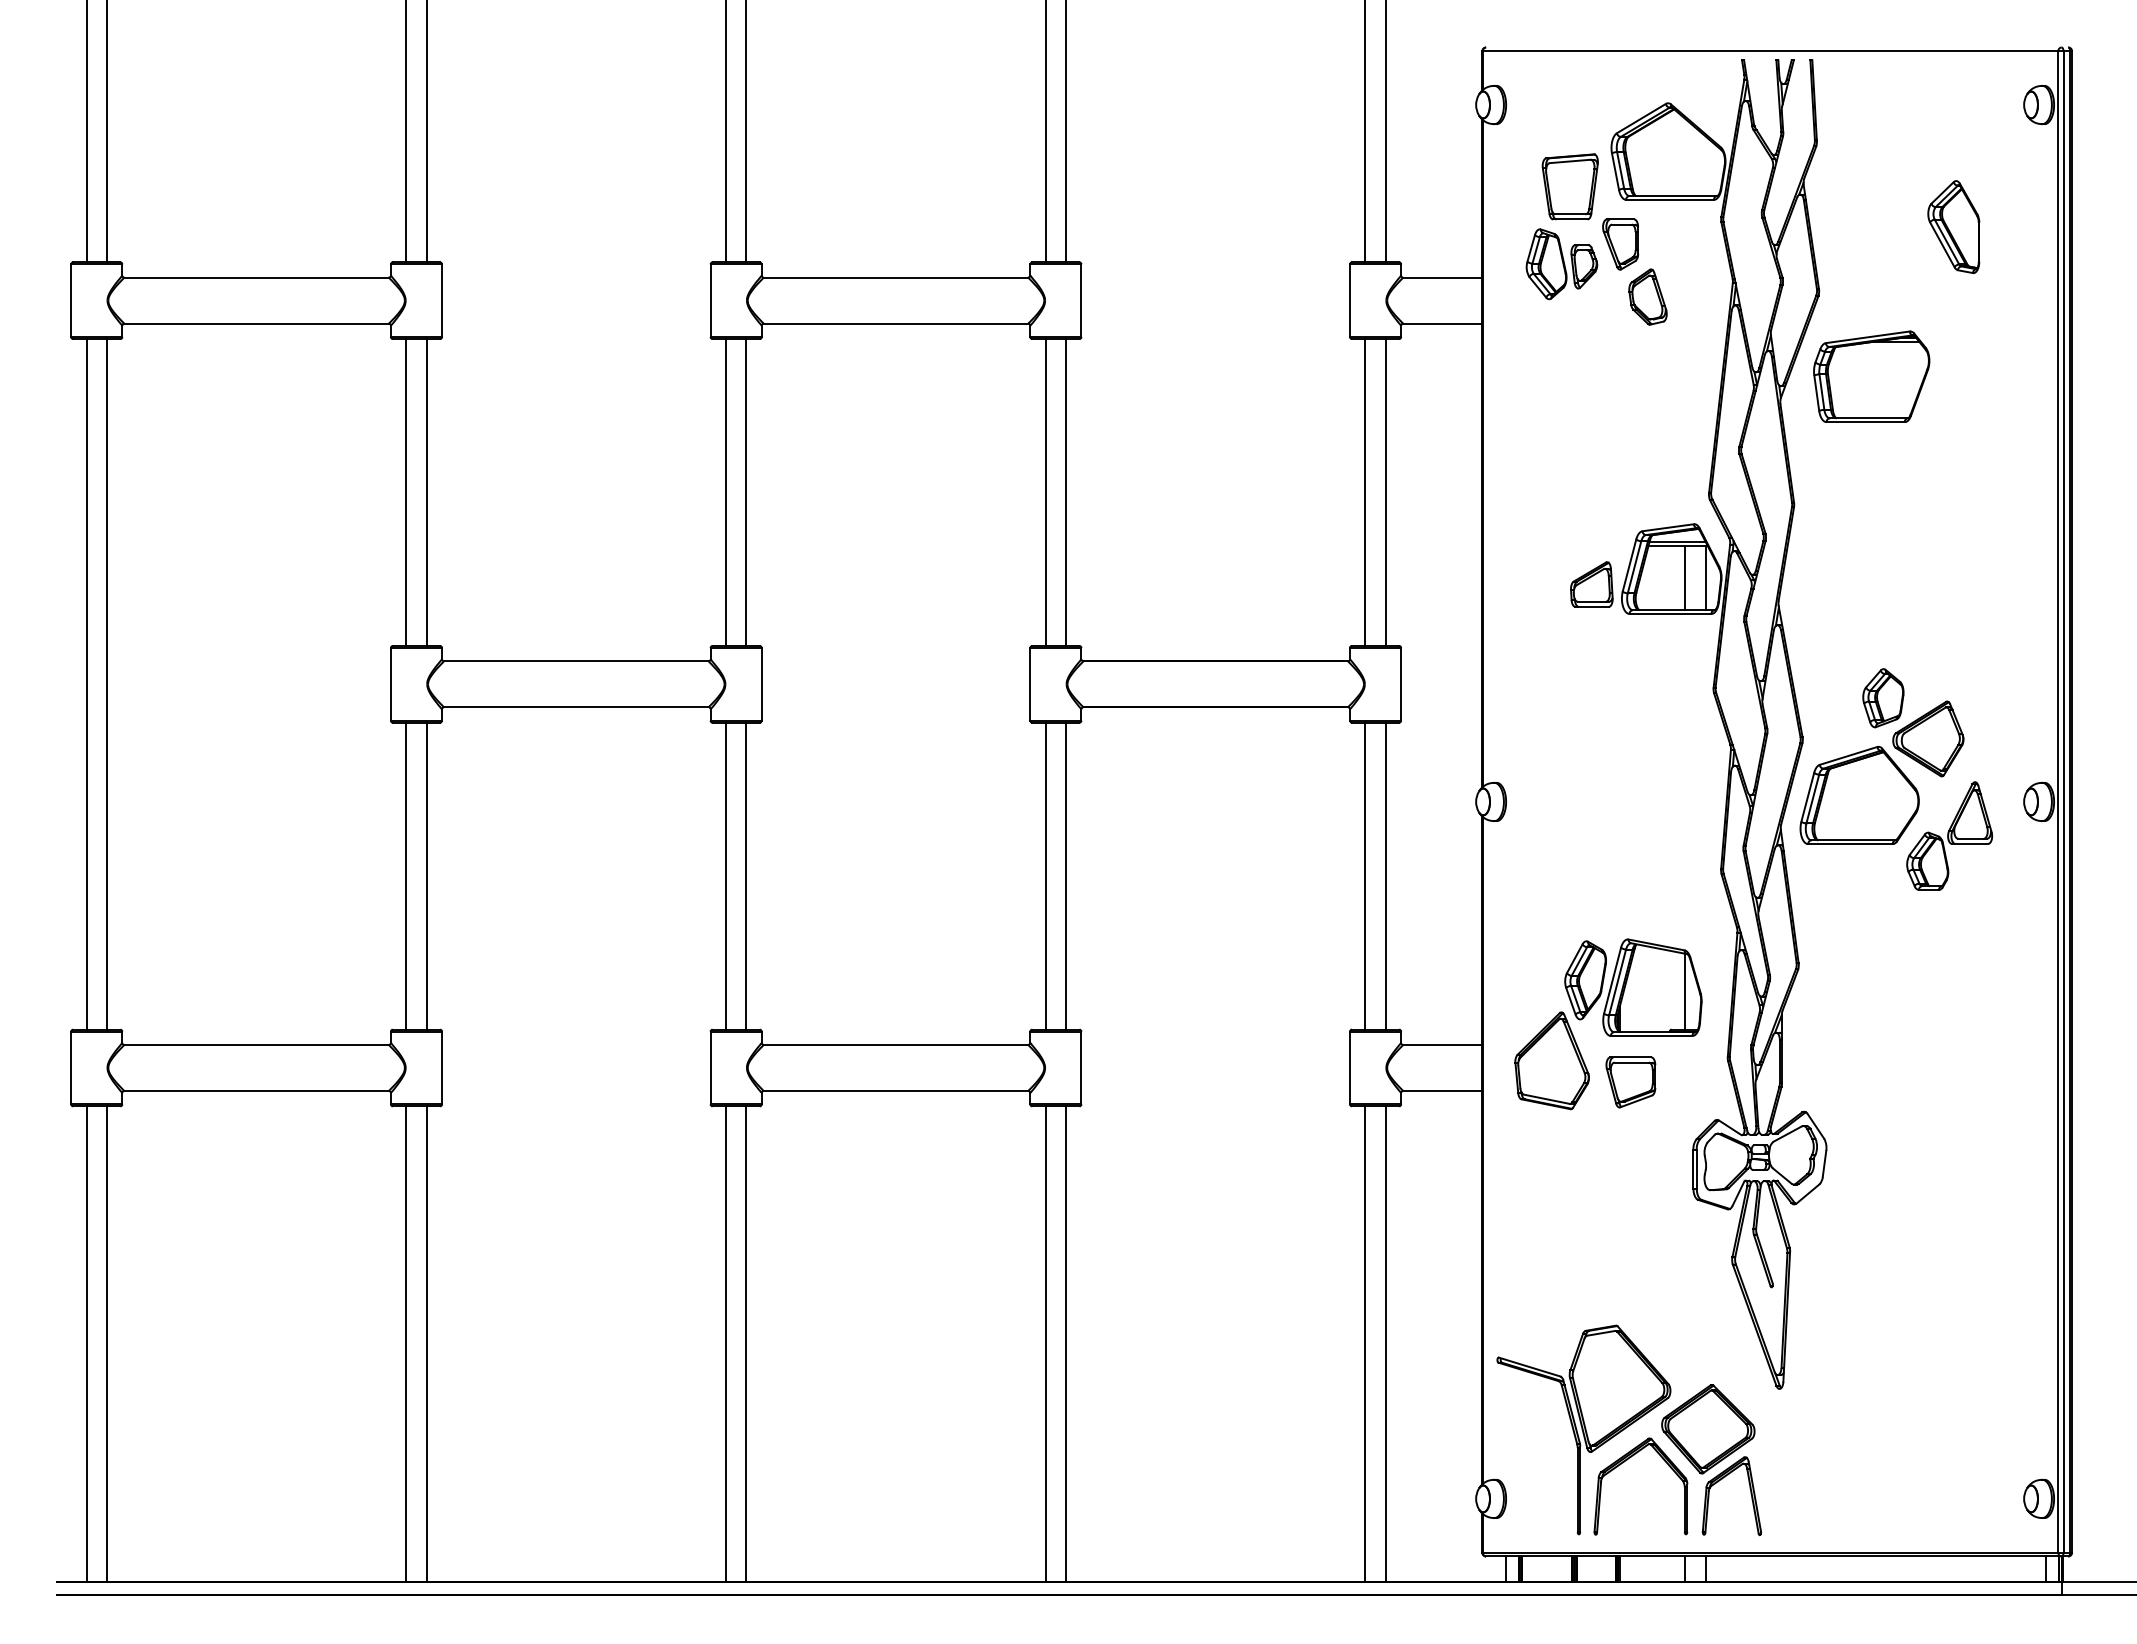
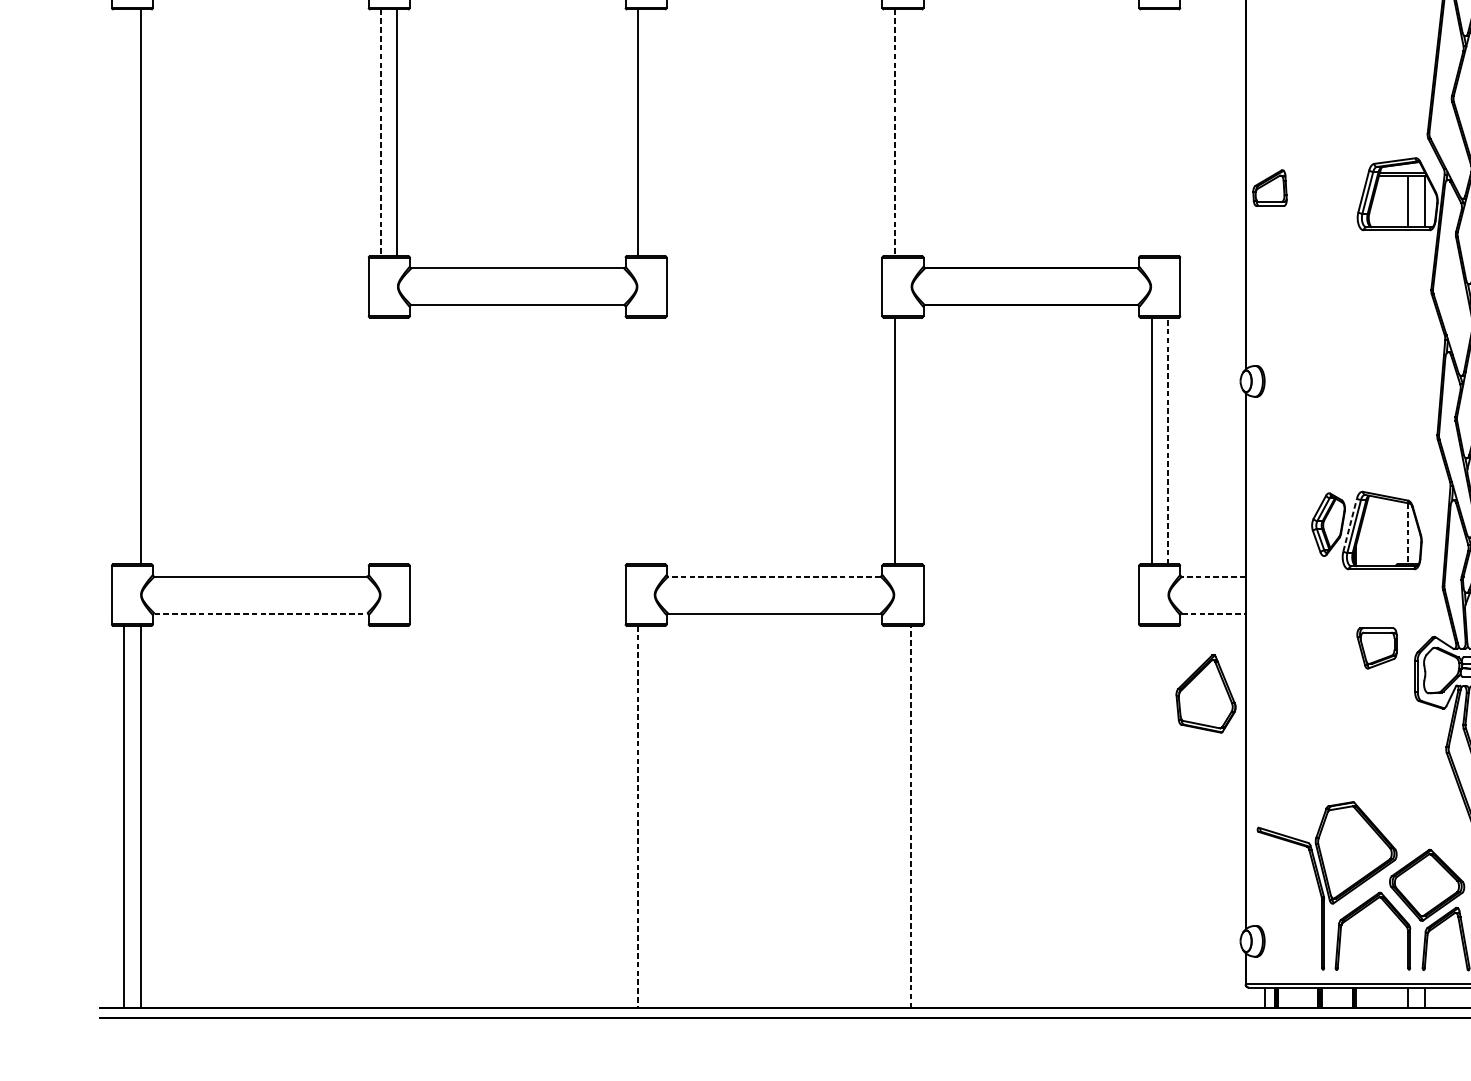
line: (746, 492) -> (654, 132), removed
line: (1066, 492) -> (911, 132), removed
line: (1365, 492) -> (1151, 132), removed
line: (1385, 492) -> (1167, 132), removed
line: (406, 493) -> (381, 133), solid -> dashed
line: (1045, 493) -> (894, 133), solid -> dashed
part: (1591, 584) -> (1269, 188), moved
line: (86, 684) -> (124, 287), removed
line: (406, 875) -> (381, 440), removed
line: (426, 875) -> (397, 440), removed
line: (725, 875) -> (637, 440), removed
line: (746, 875) -> (654, 440), removed
line: (1066, 875) -> (911, 440), removed
line: (1385, 875) -> (1167, 440), solid -> dashed
line: (1612, 980) -> (1350, 524), solid -> dashed
line: (1685, 991) -> (1408, 533), solid -> dashed
line: (895, 1044) -> (774, 576), solid -> dashed
line: (1442, 1044) -> (1213, 576), solid -> dashed
part: (1551, 1060) -> (1205, 693), moved
part: (1630, 1082) -> (1376, 648), moved
line: (1442, 1090) -> (1213, 613), solid -> dashed
line: (257, 1091) -> (261, 613), solid -> dashed
line: (406, 1344) -> (381, 817), removed
line: (426, 1344) -> (397, 817), removed
line: (725, 1344) -> (637, 817), solid -> dashed
line: (746, 1344) -> (654, 817), removed
line: (1045, 1344) -> (894, 817), removed
line: (1066, 1344) -> (911, 817), solid -> dashed
line: (1365, 1344) -> (1151, 817), removed
line: (1385, 1344) -> (1167, 817), removed

